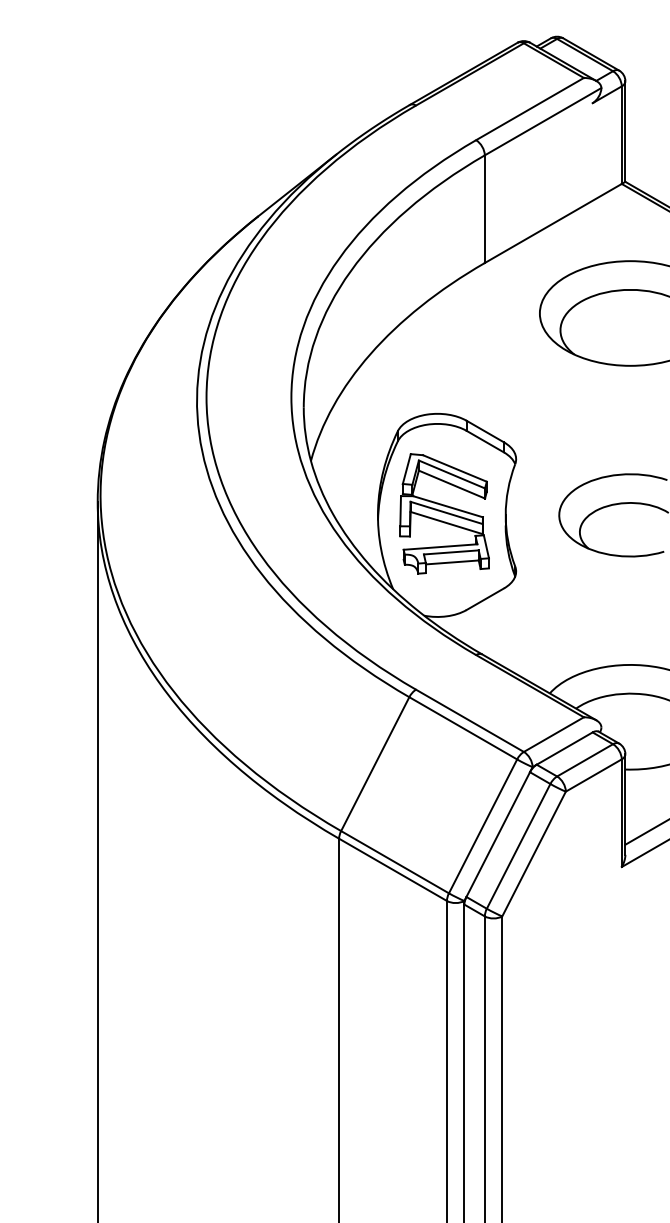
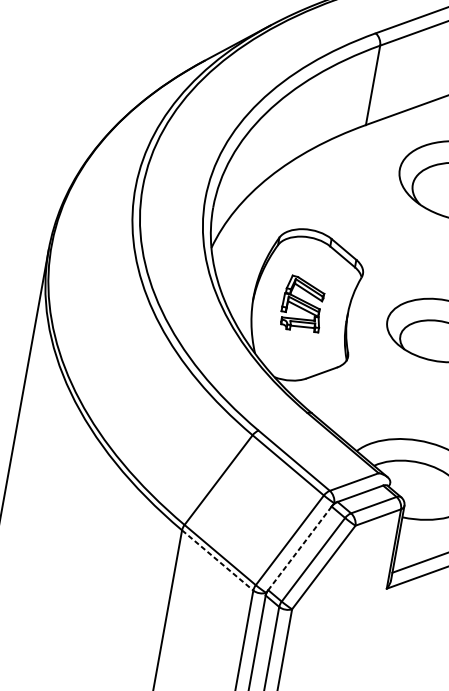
part: (444, 513) -> (302, 304), size x0.6
line: (498, 835) -> (300, 549), solid -> dashed
line: (393, 870) -> (217, 560), solid -> dashed

